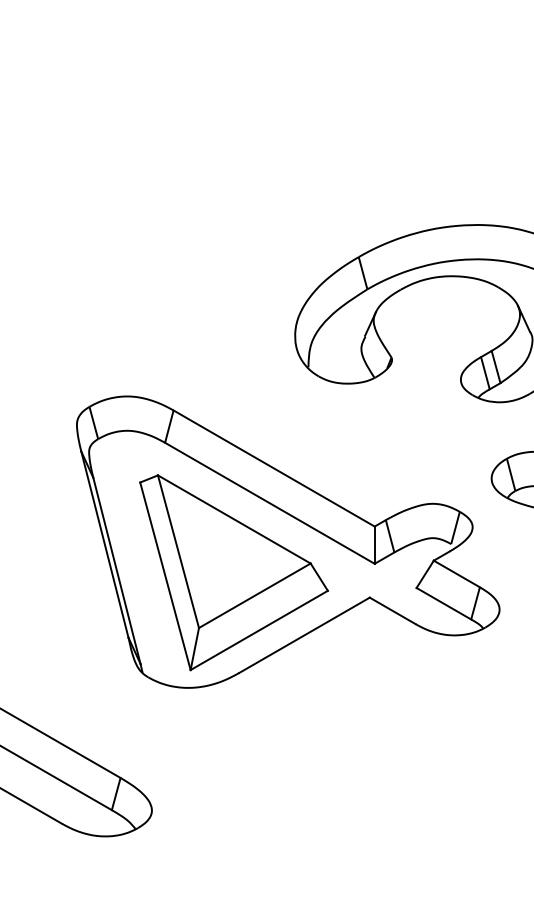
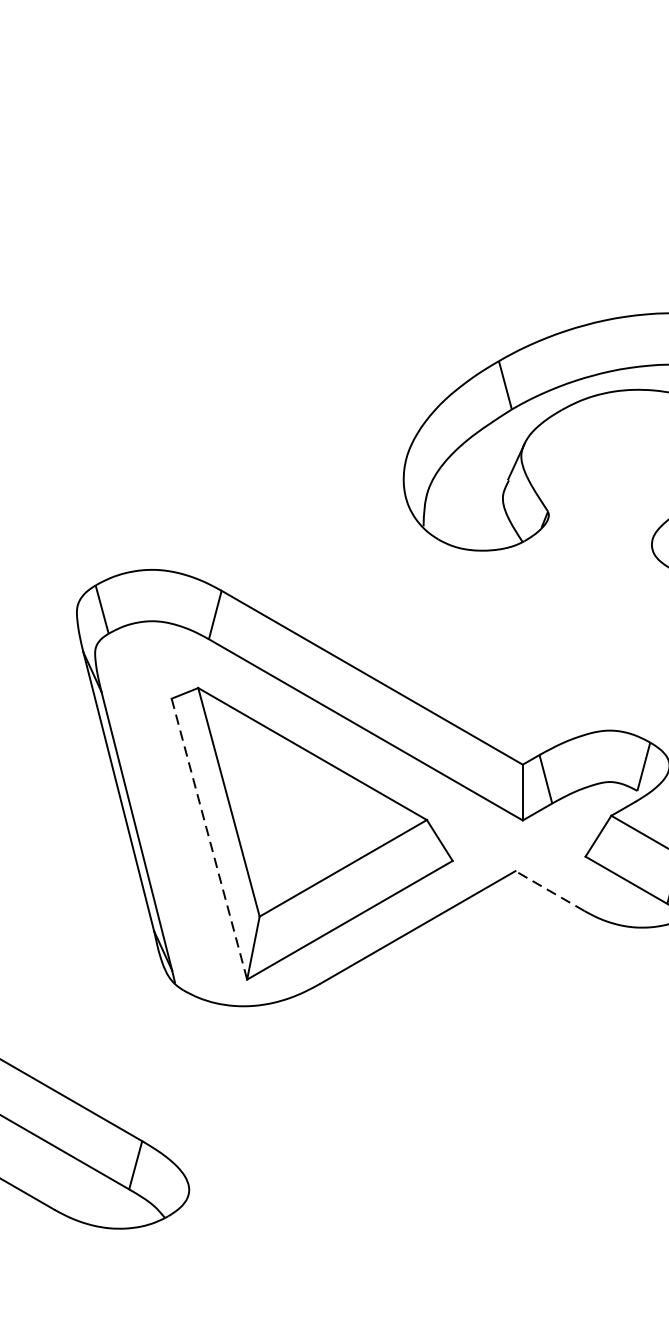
line: (165, 576) -> (209, 839), solid -> dashed
line: (392, 610) -> (549, 890), solid -> dashed

